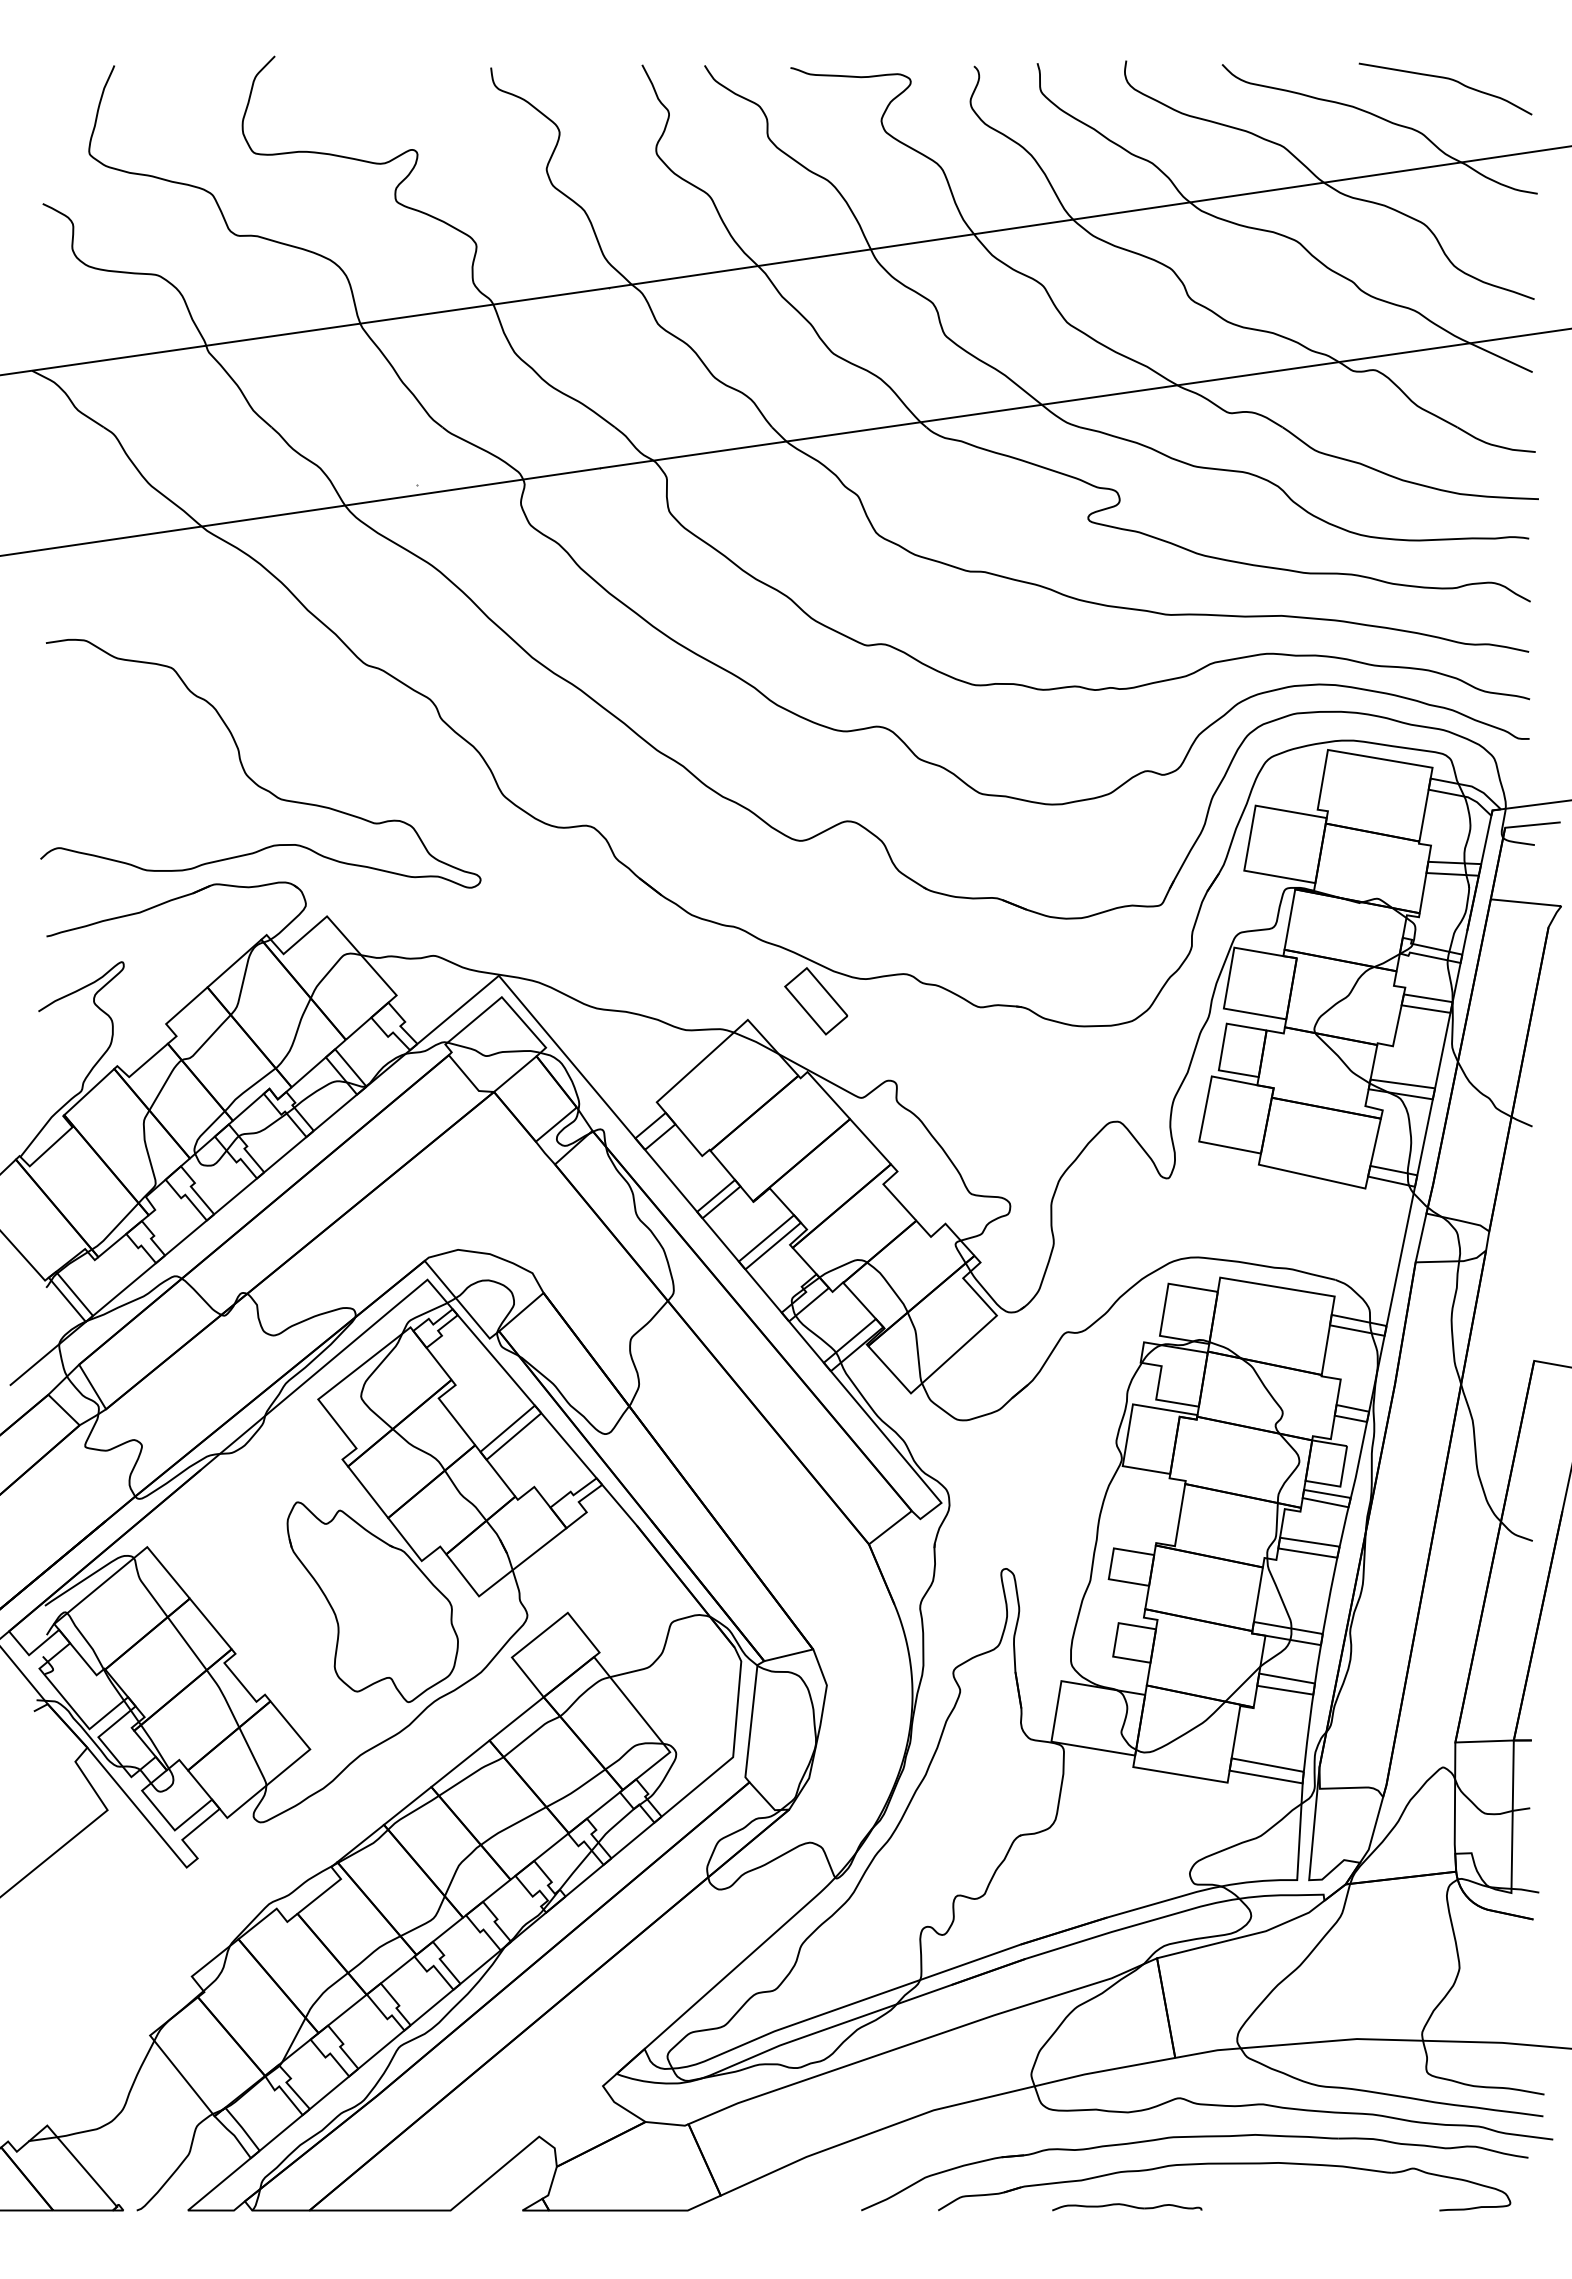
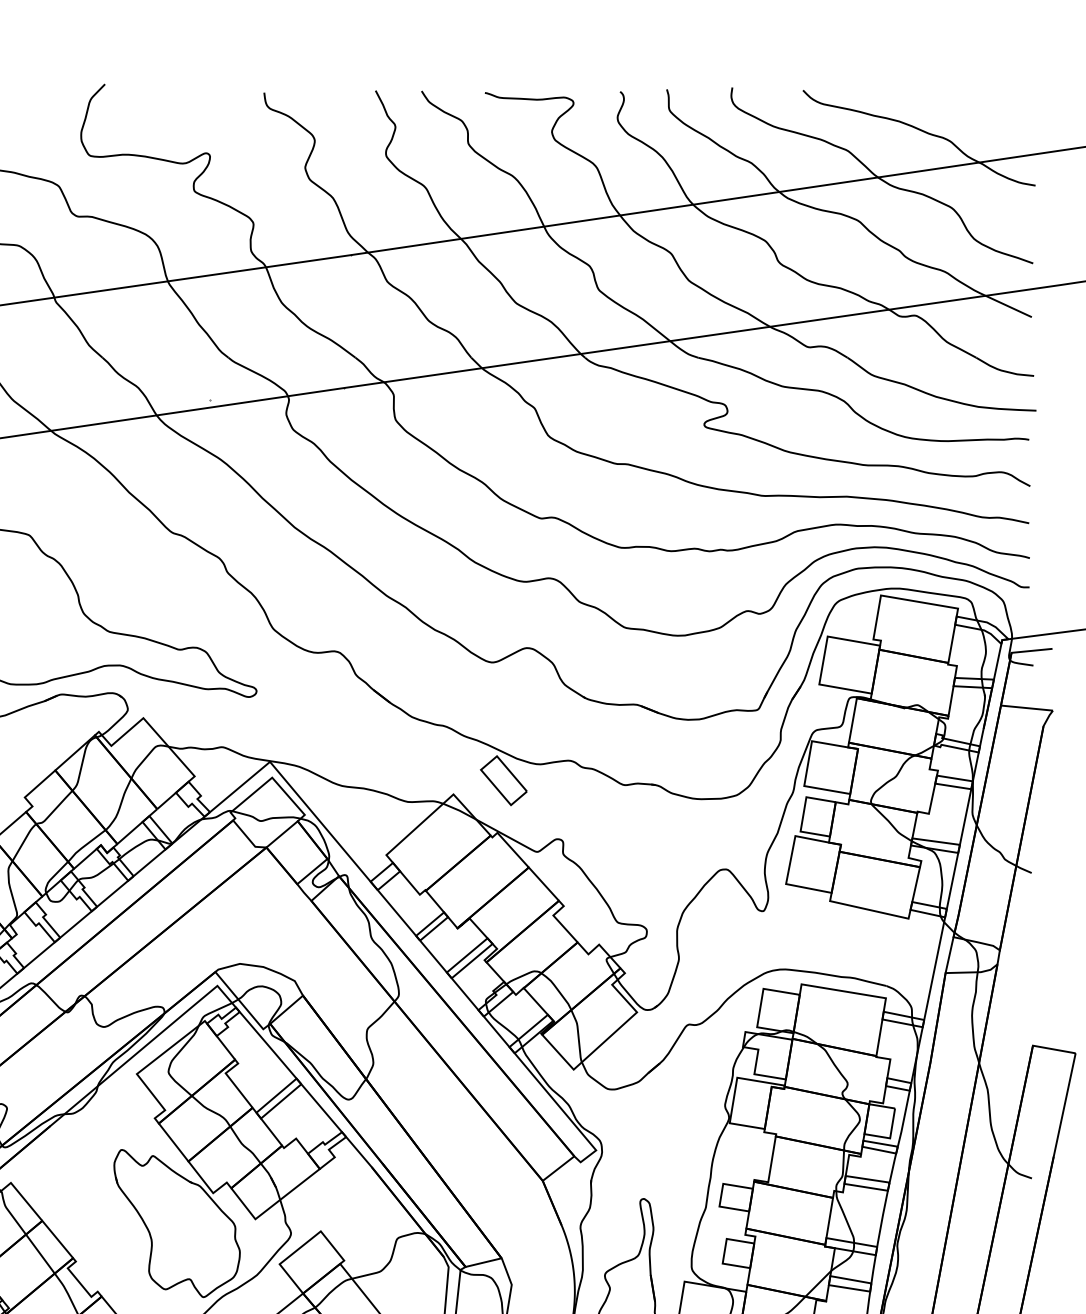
curve: (1446, 79) -> (968, 101), removed

